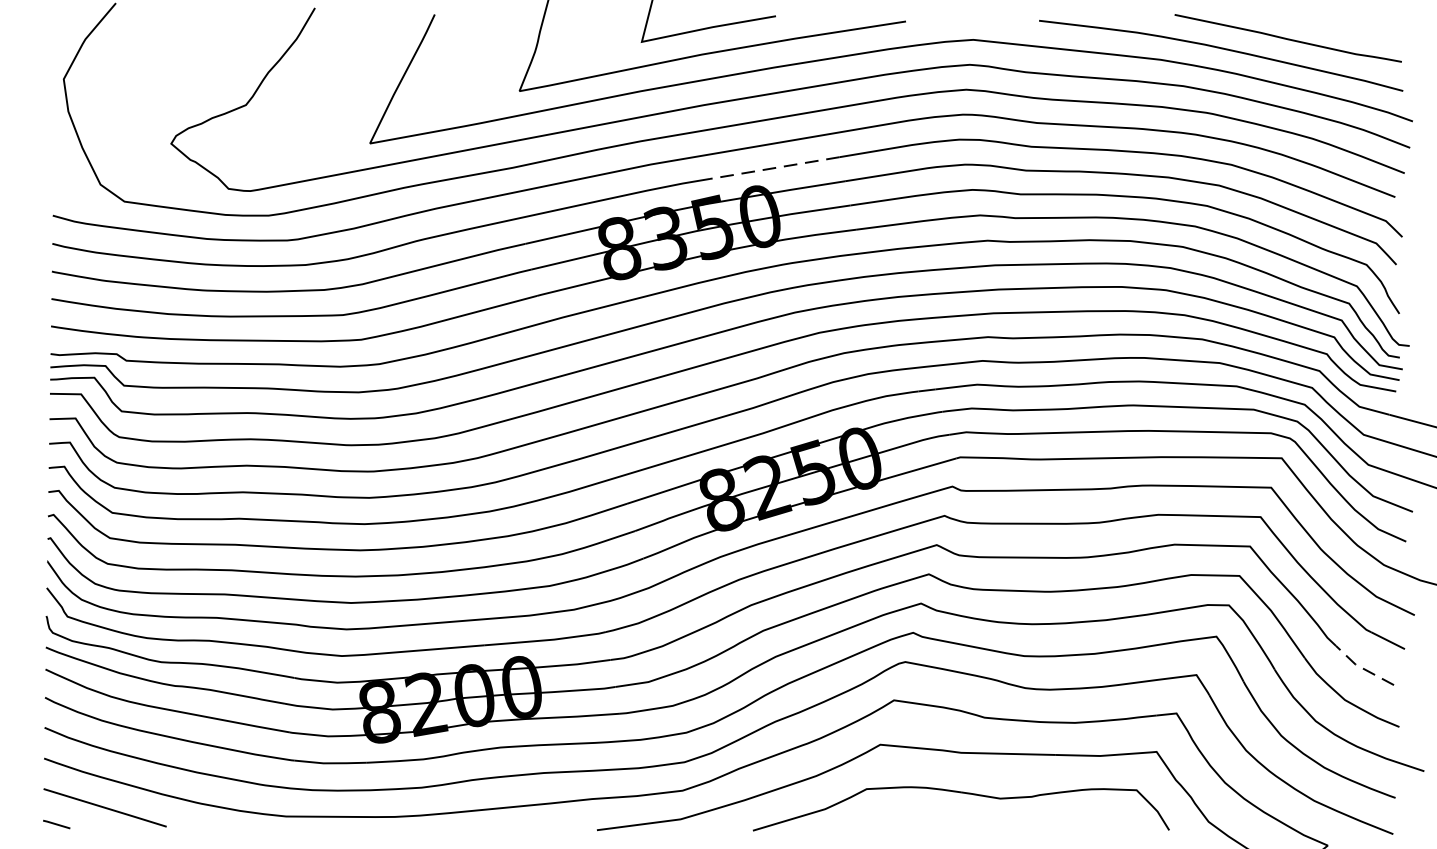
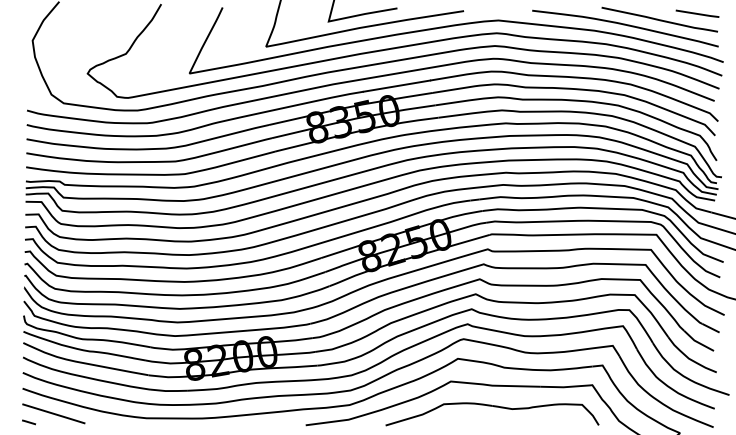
line: (1361, 26) -> (697, 13), added
line: (774, 168) -> (396, 86), dashed -> solid
line: (1361, 668) -> (697, 342), dashed -> solid

